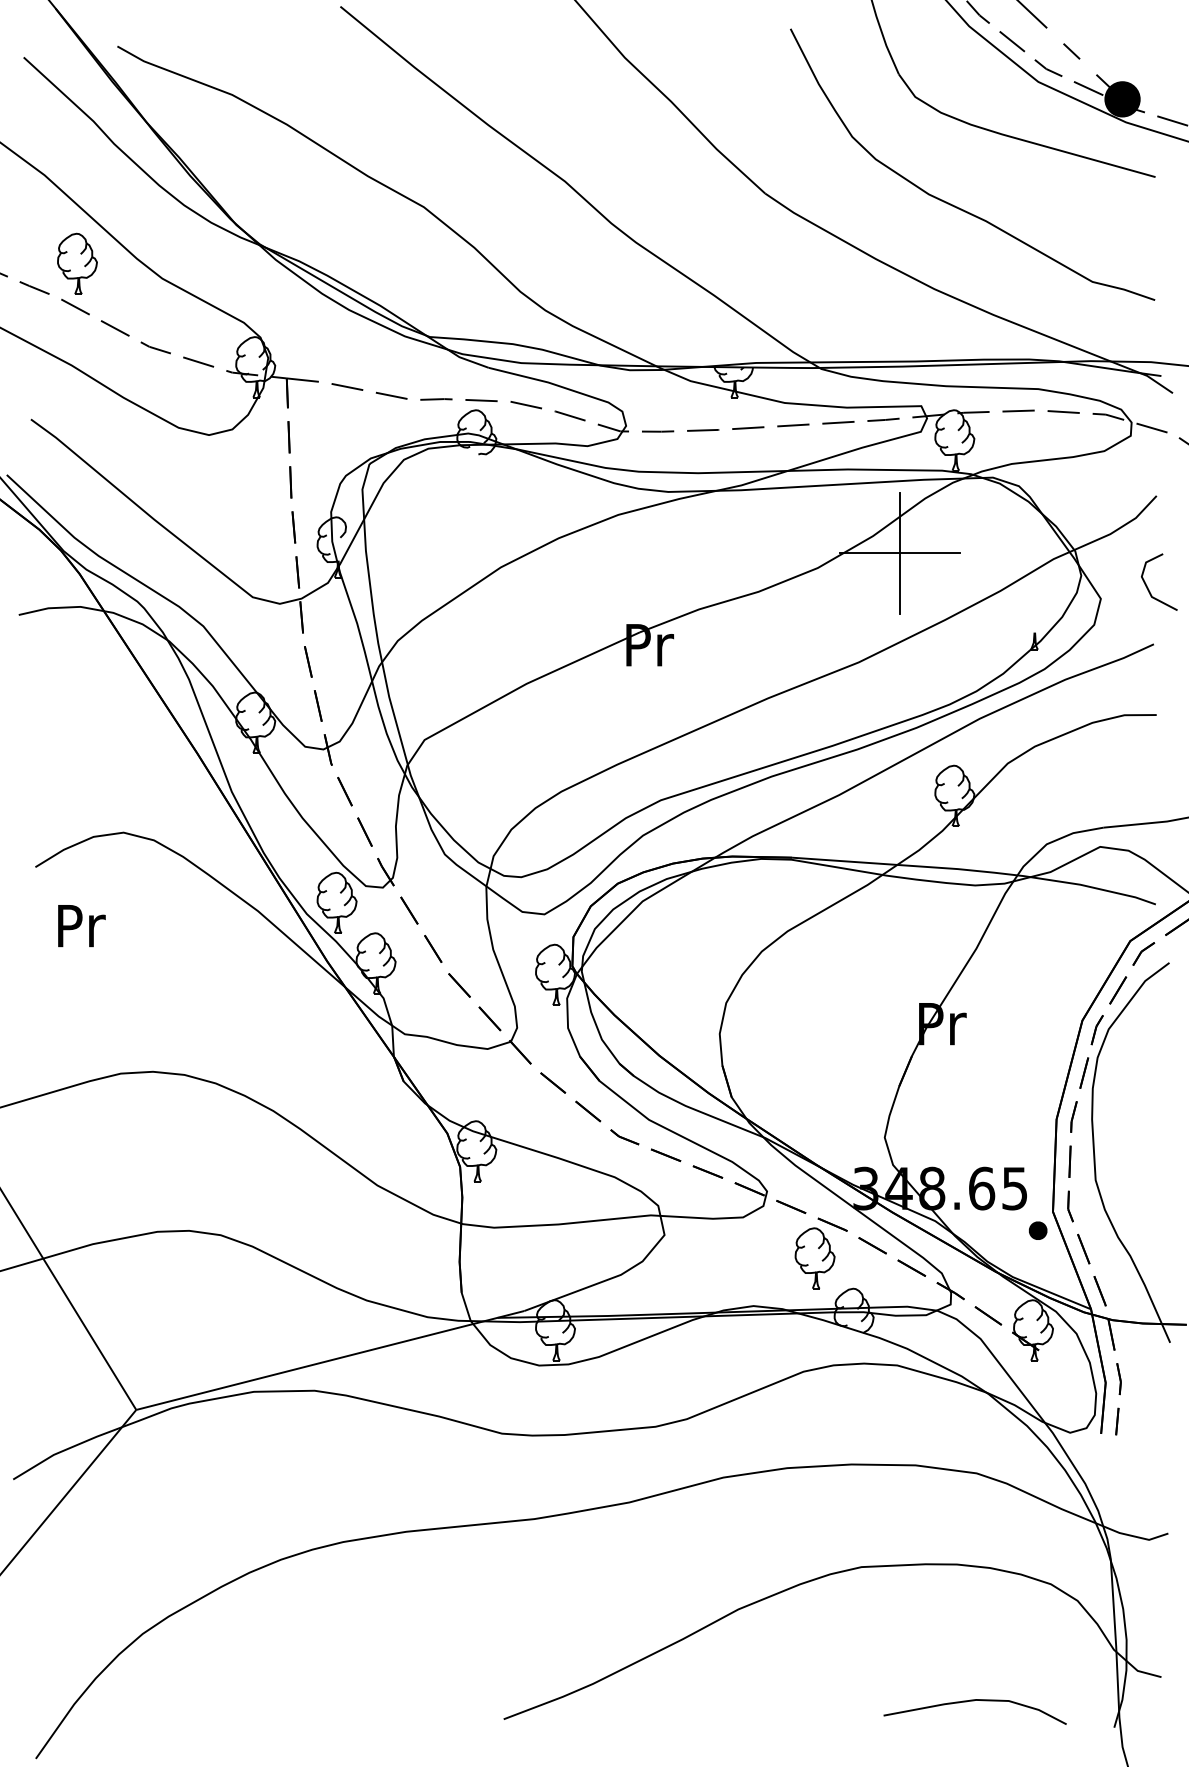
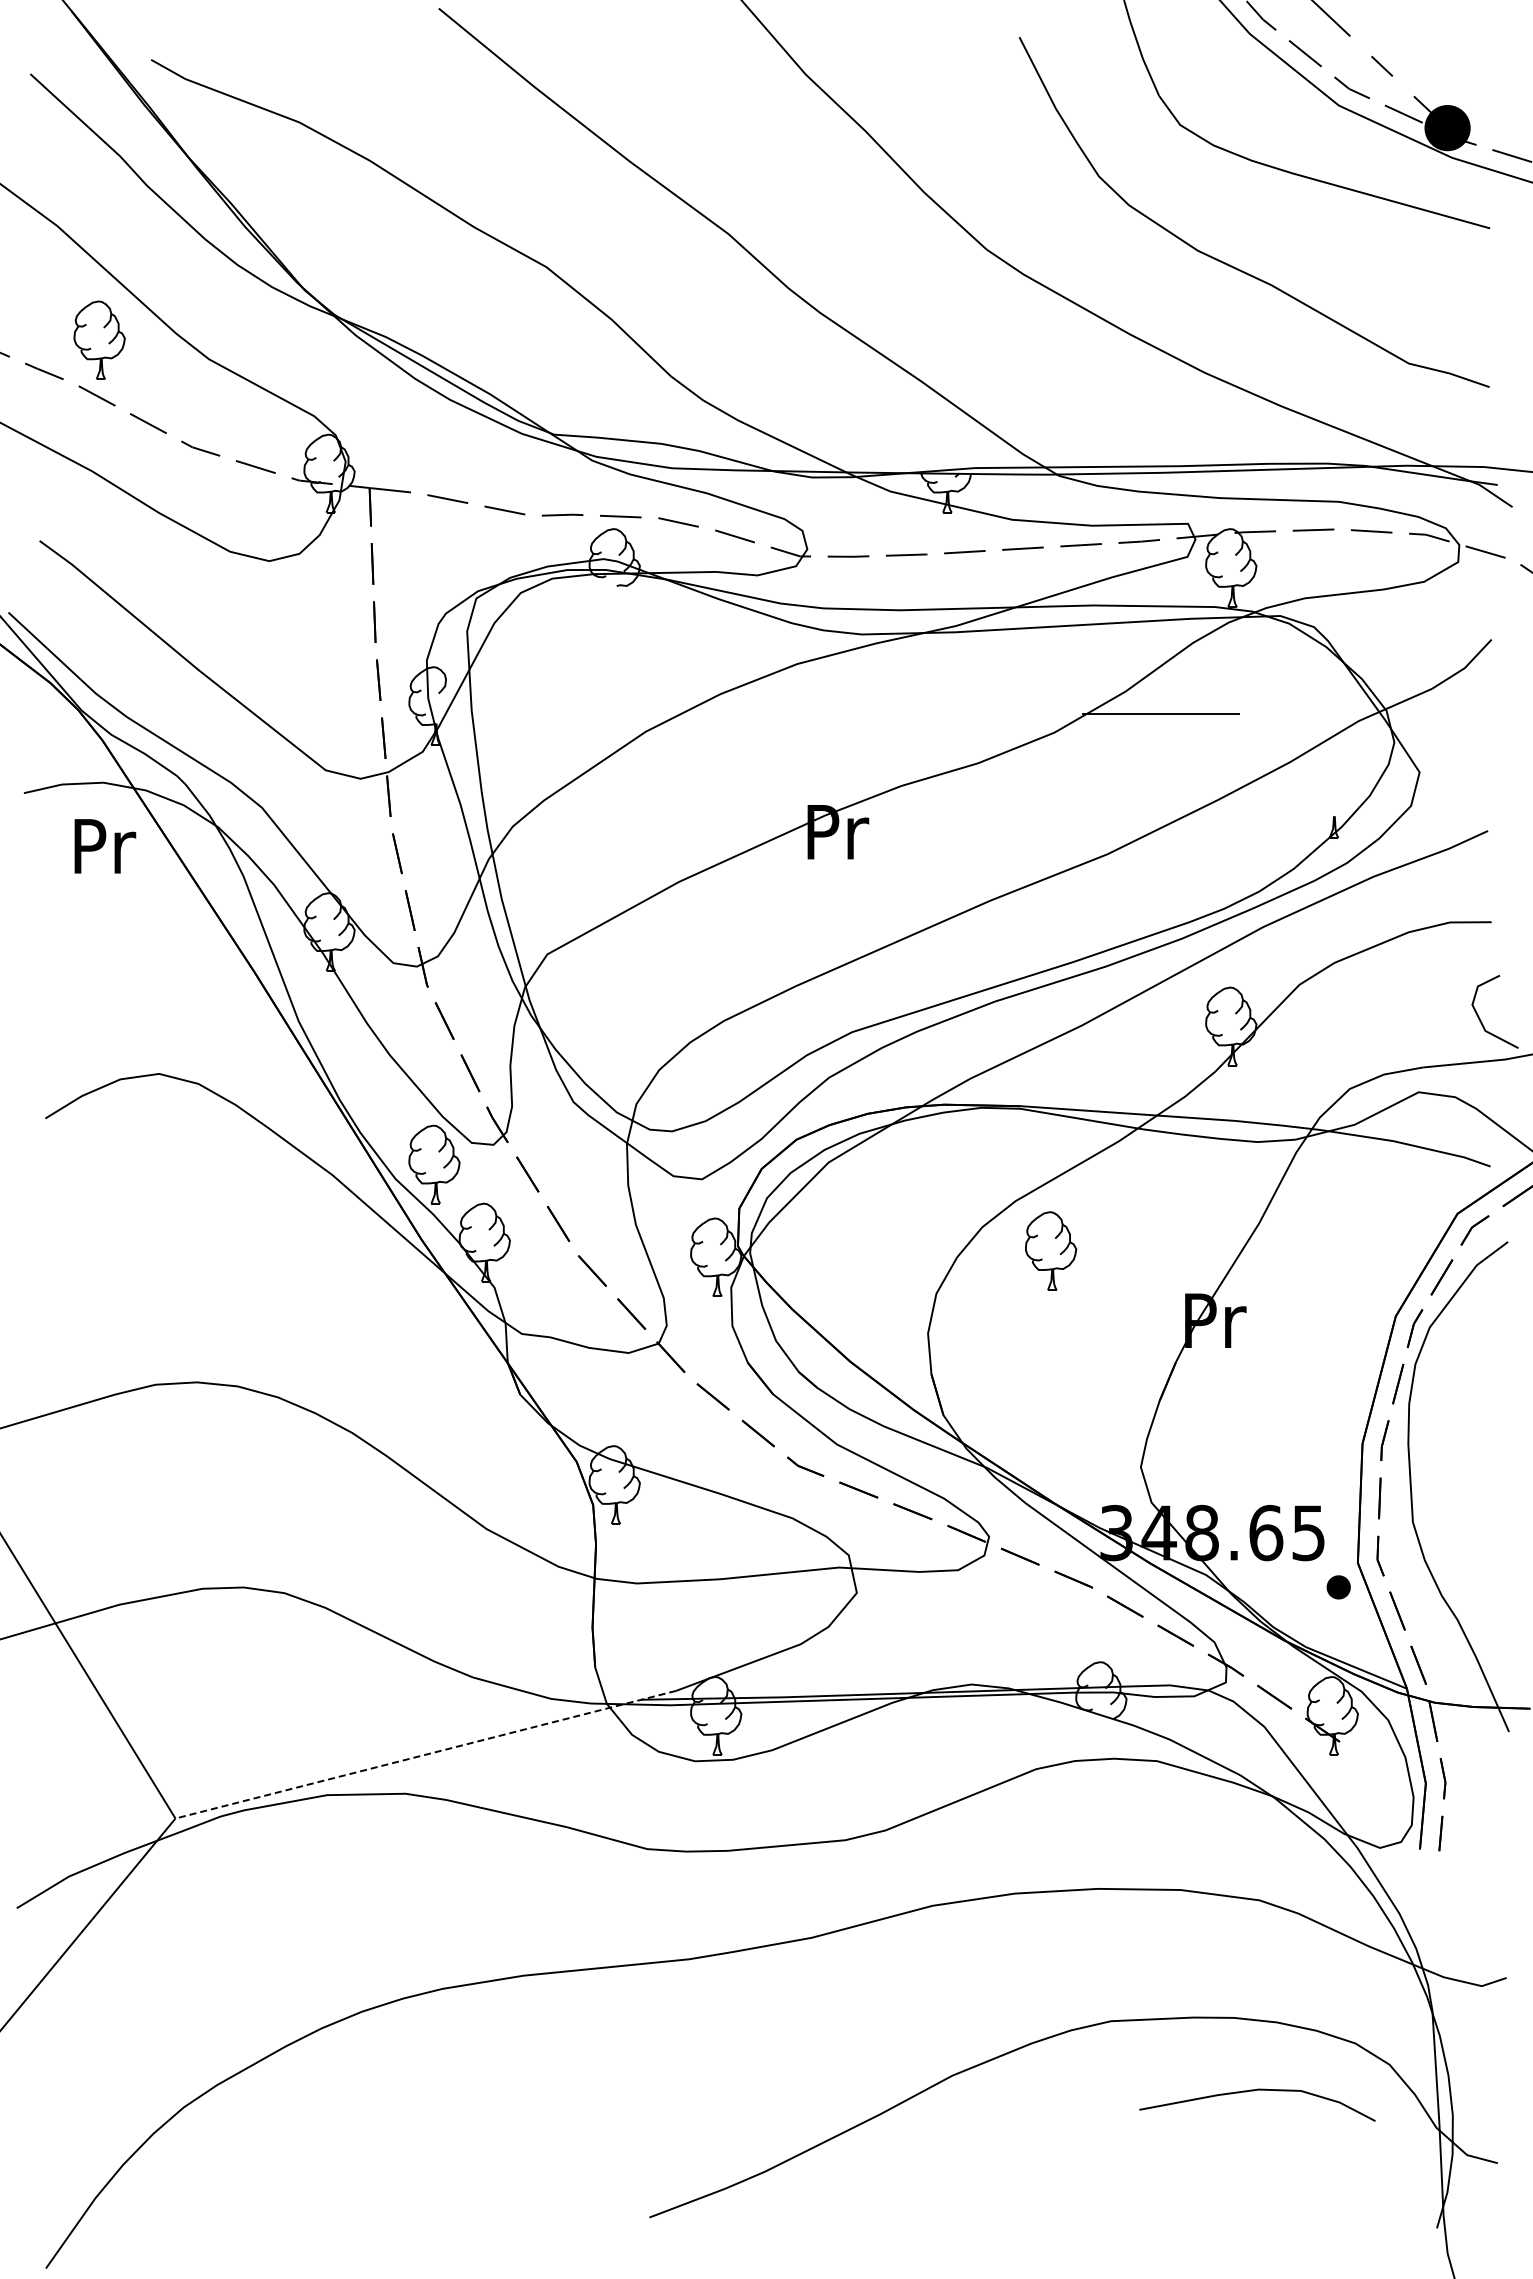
line: (899, 553) -> (1160, 713), removed
line: (1148, 587) -> (1480, 1018), moved
text: (82, 926) -> (105, 846), moved
part: (815, 1257) -> (1051, 1250), moved
line: (330, 1360) -> (425, 1754), solid -> dashed
curve: (972, 1701) -> (1254, 2091), moved

